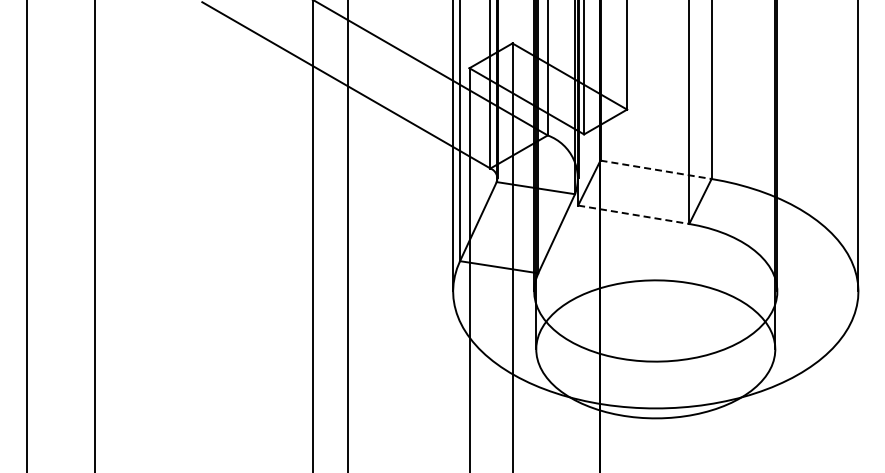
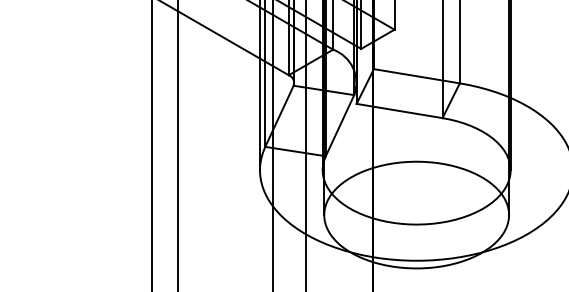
line: (656, 169) -> (417, 76), dashed -> solid
line: (634, 214) -> (400, 110), dashed -> solid

